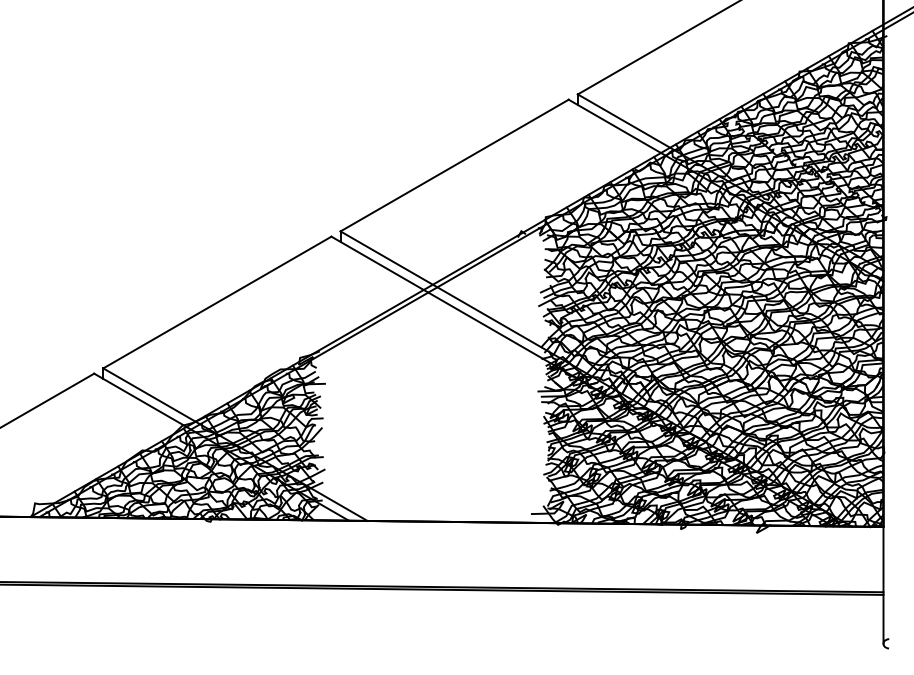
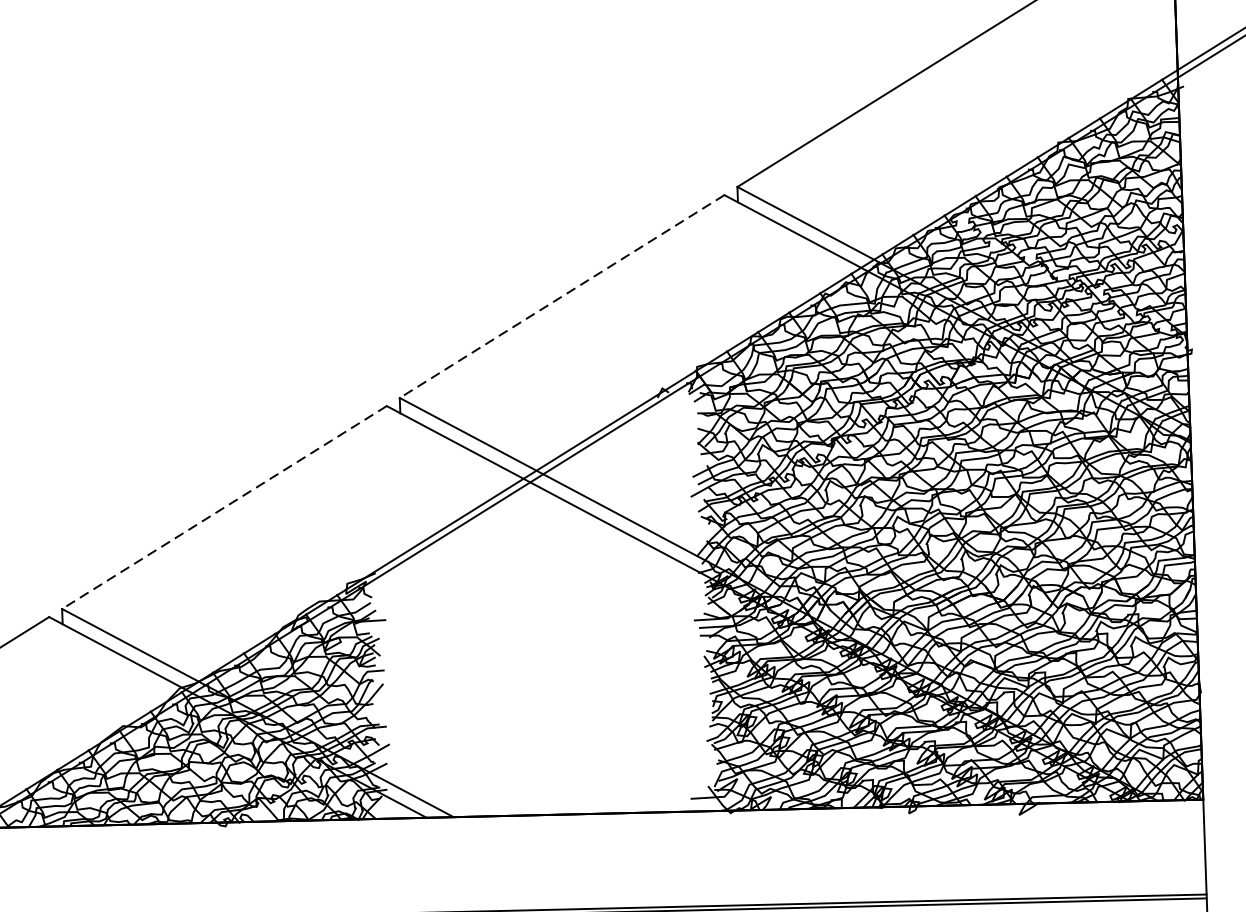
line: (454, 165) -> (561, 296), solid -> dashed
line: (217, 302) -> (224, 507), solid -> dashed

